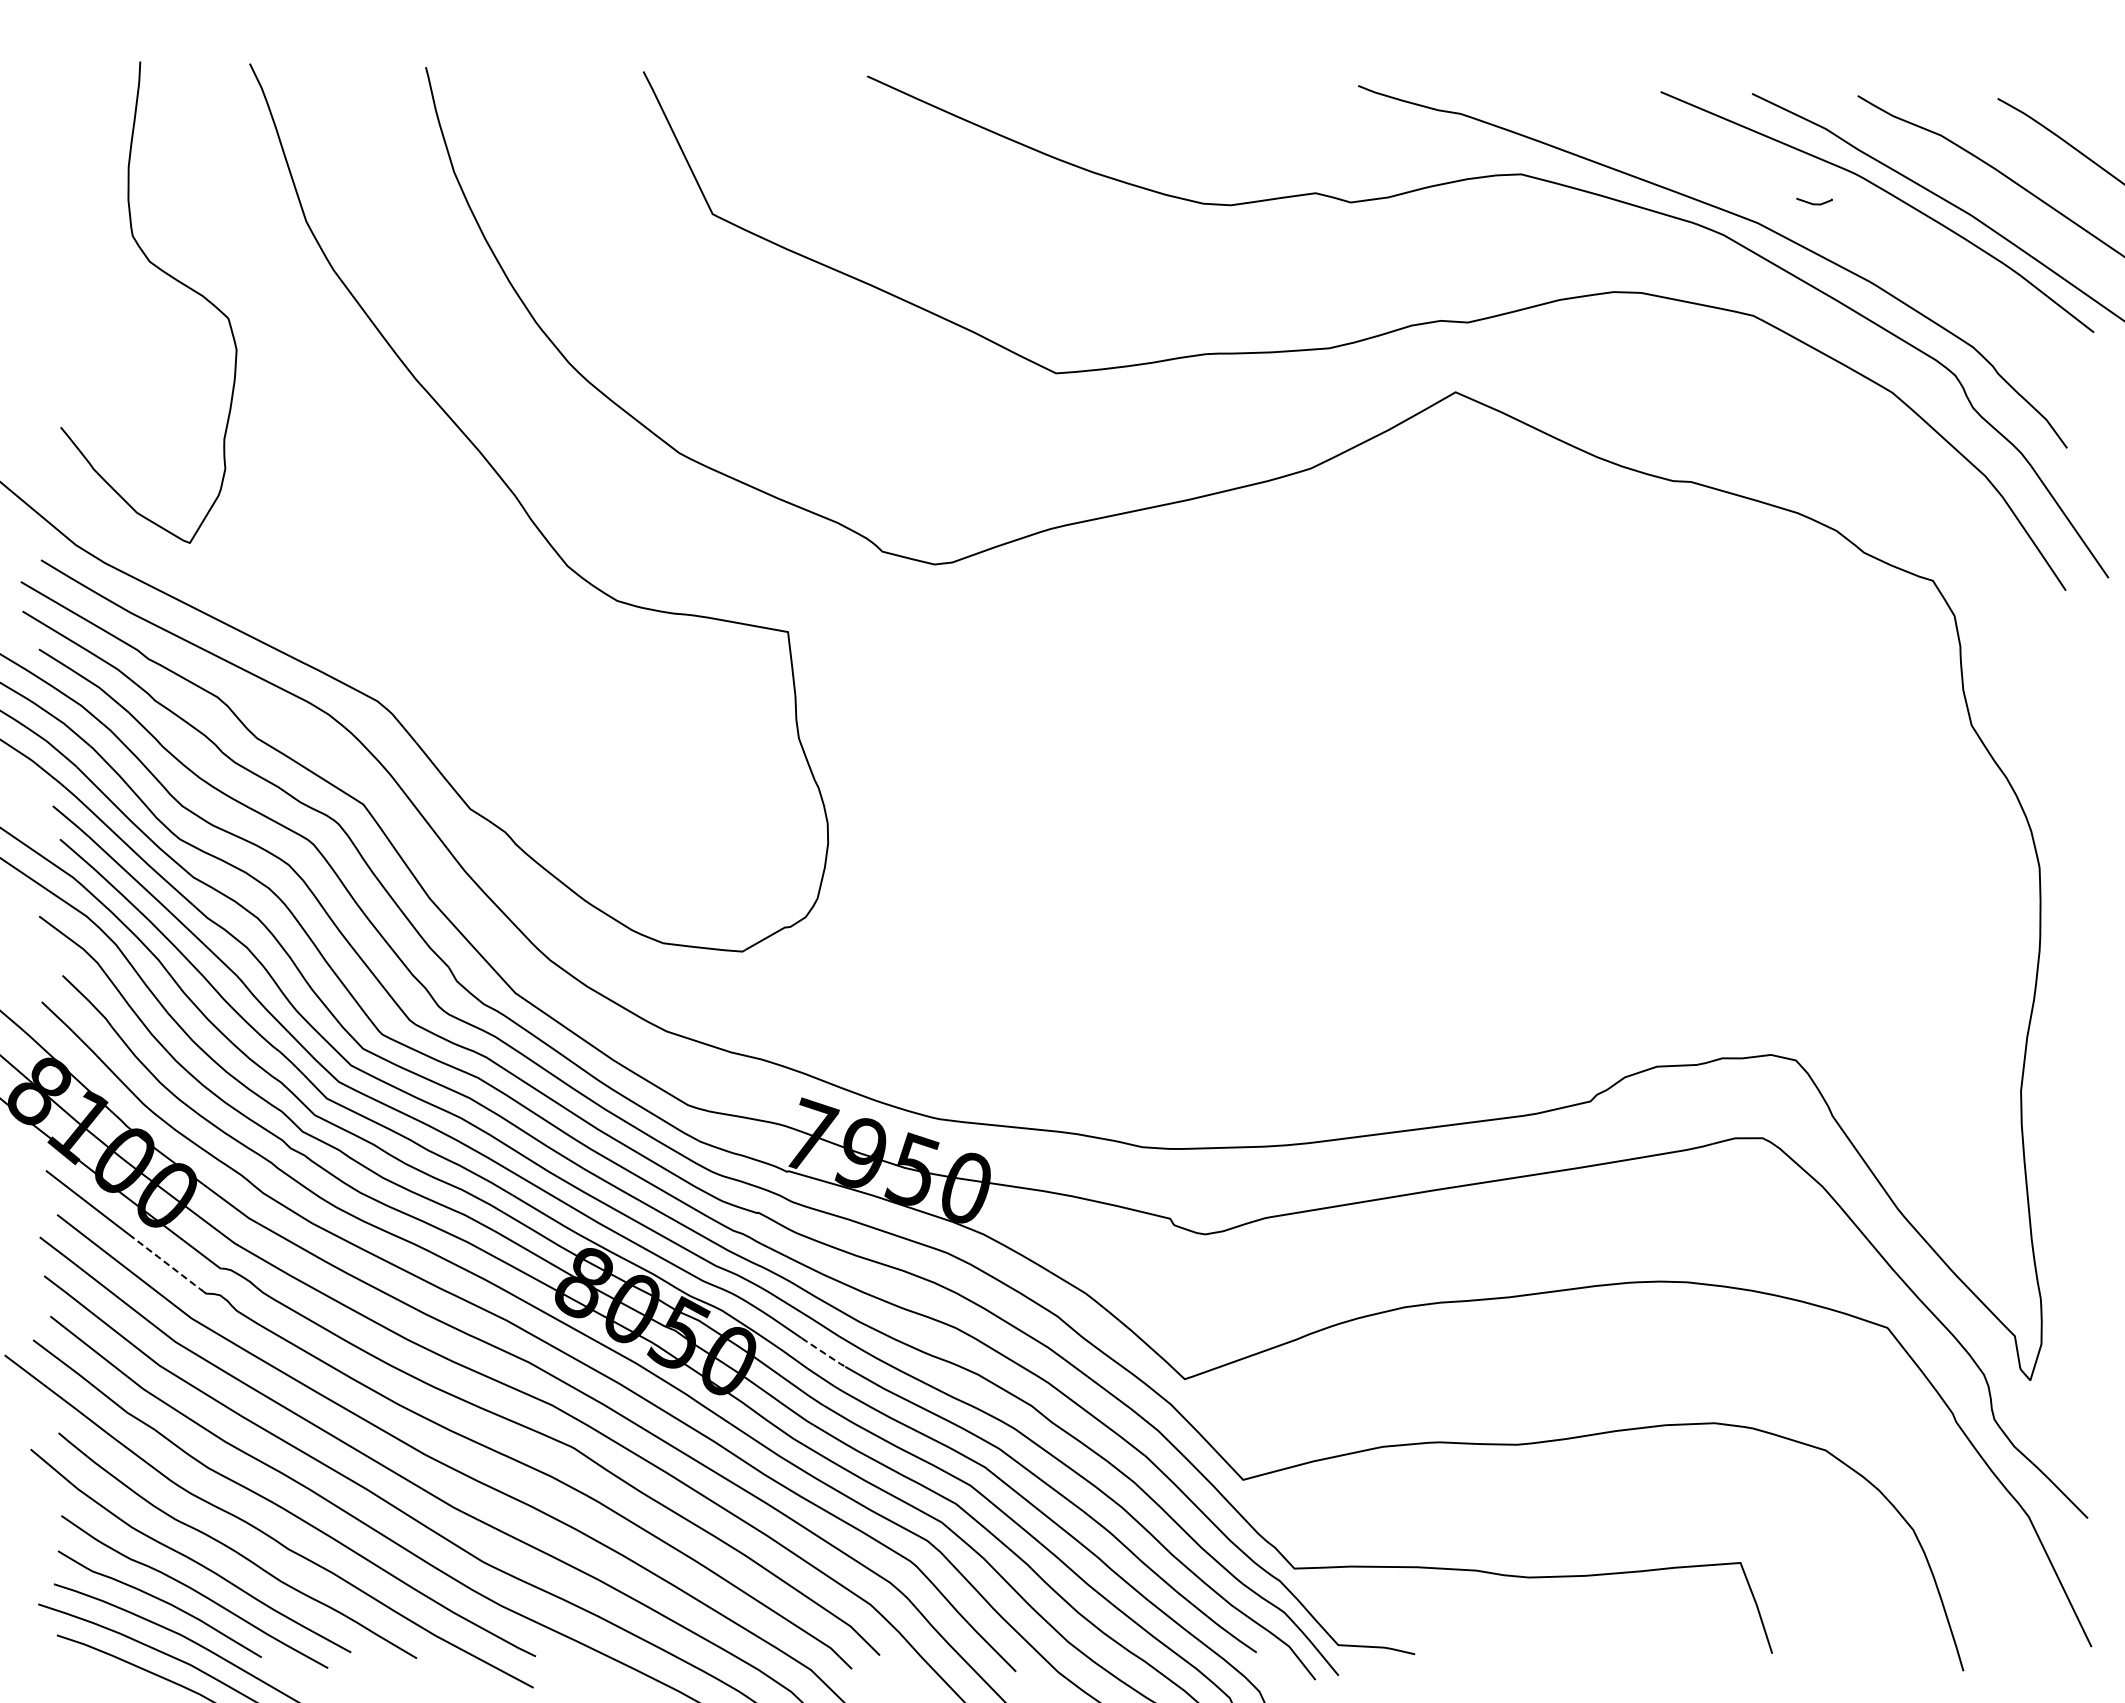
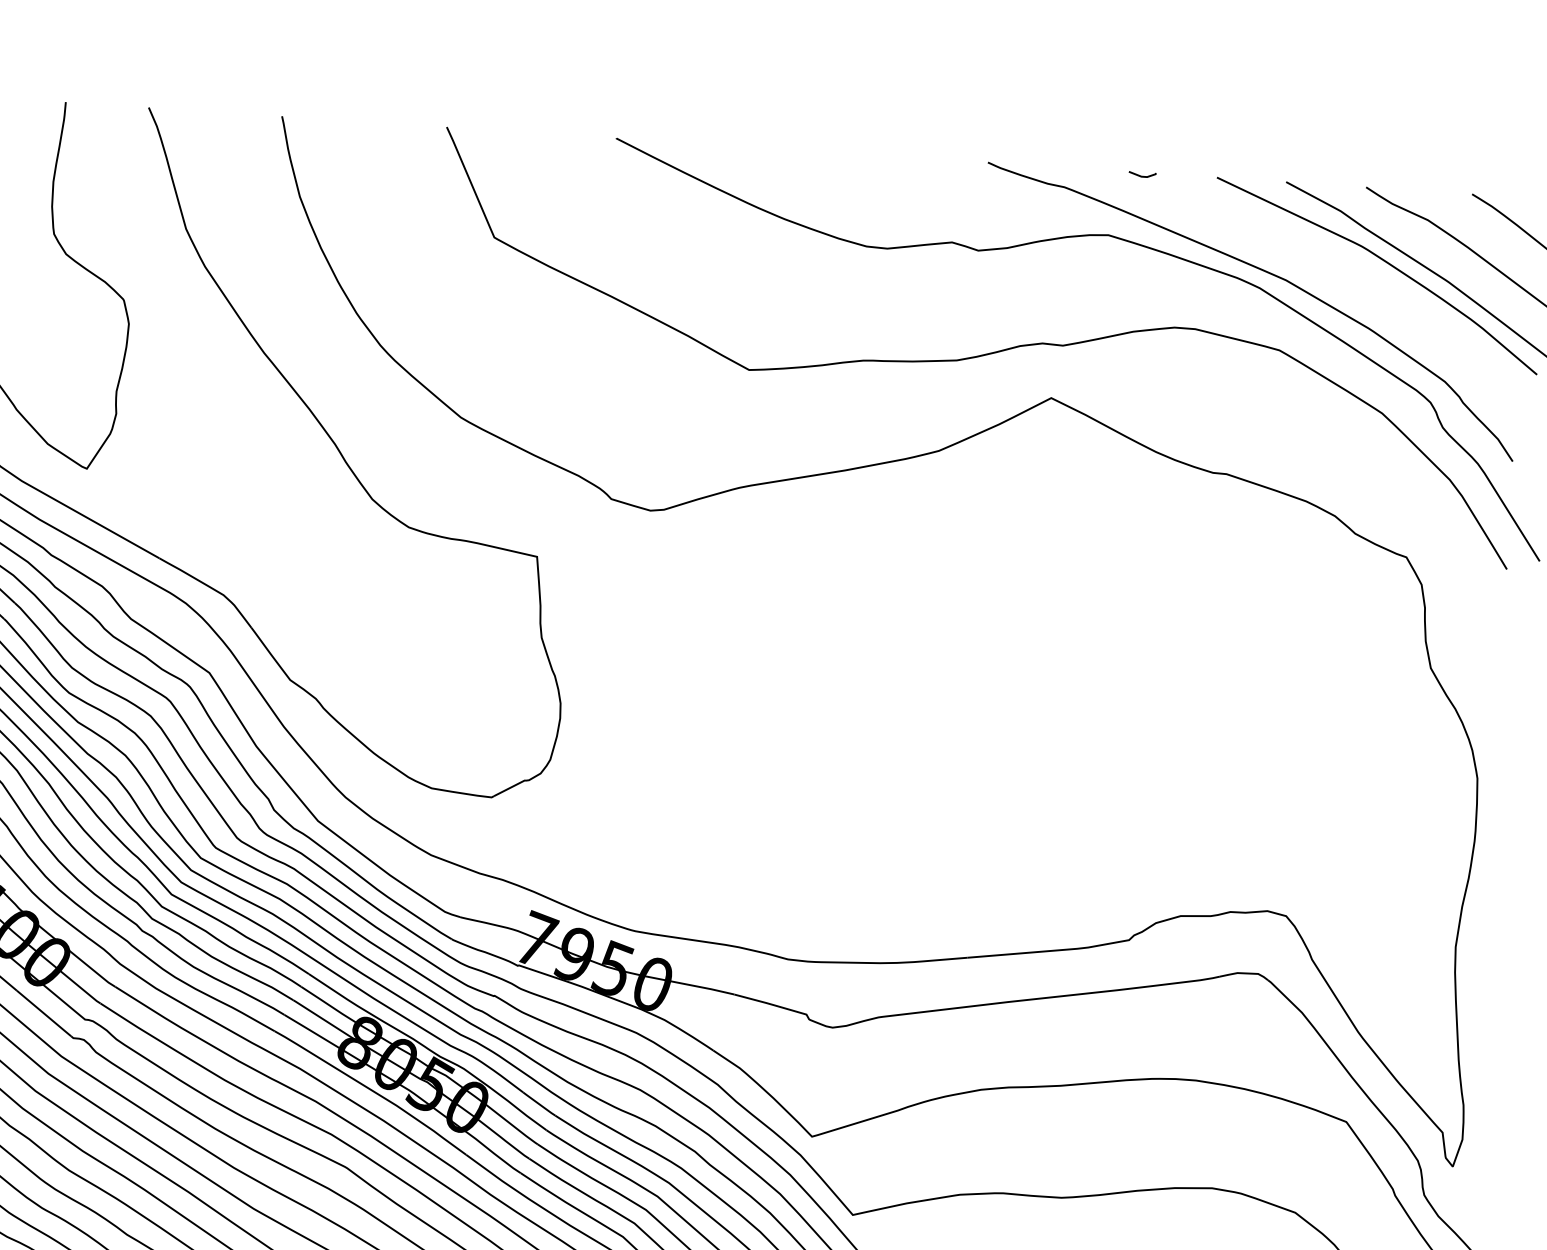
curve: (1814, 203) -> (1142, 176), moved
line: (167, 1264) -> (45, 1014), dashed -> solid
line: (823, 1352) -> (539, 1104), dashed -> solid

